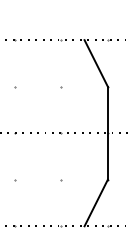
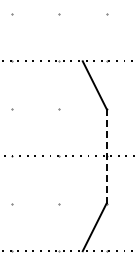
line: (107, 133) -> (106, 156), solid -> dashed

